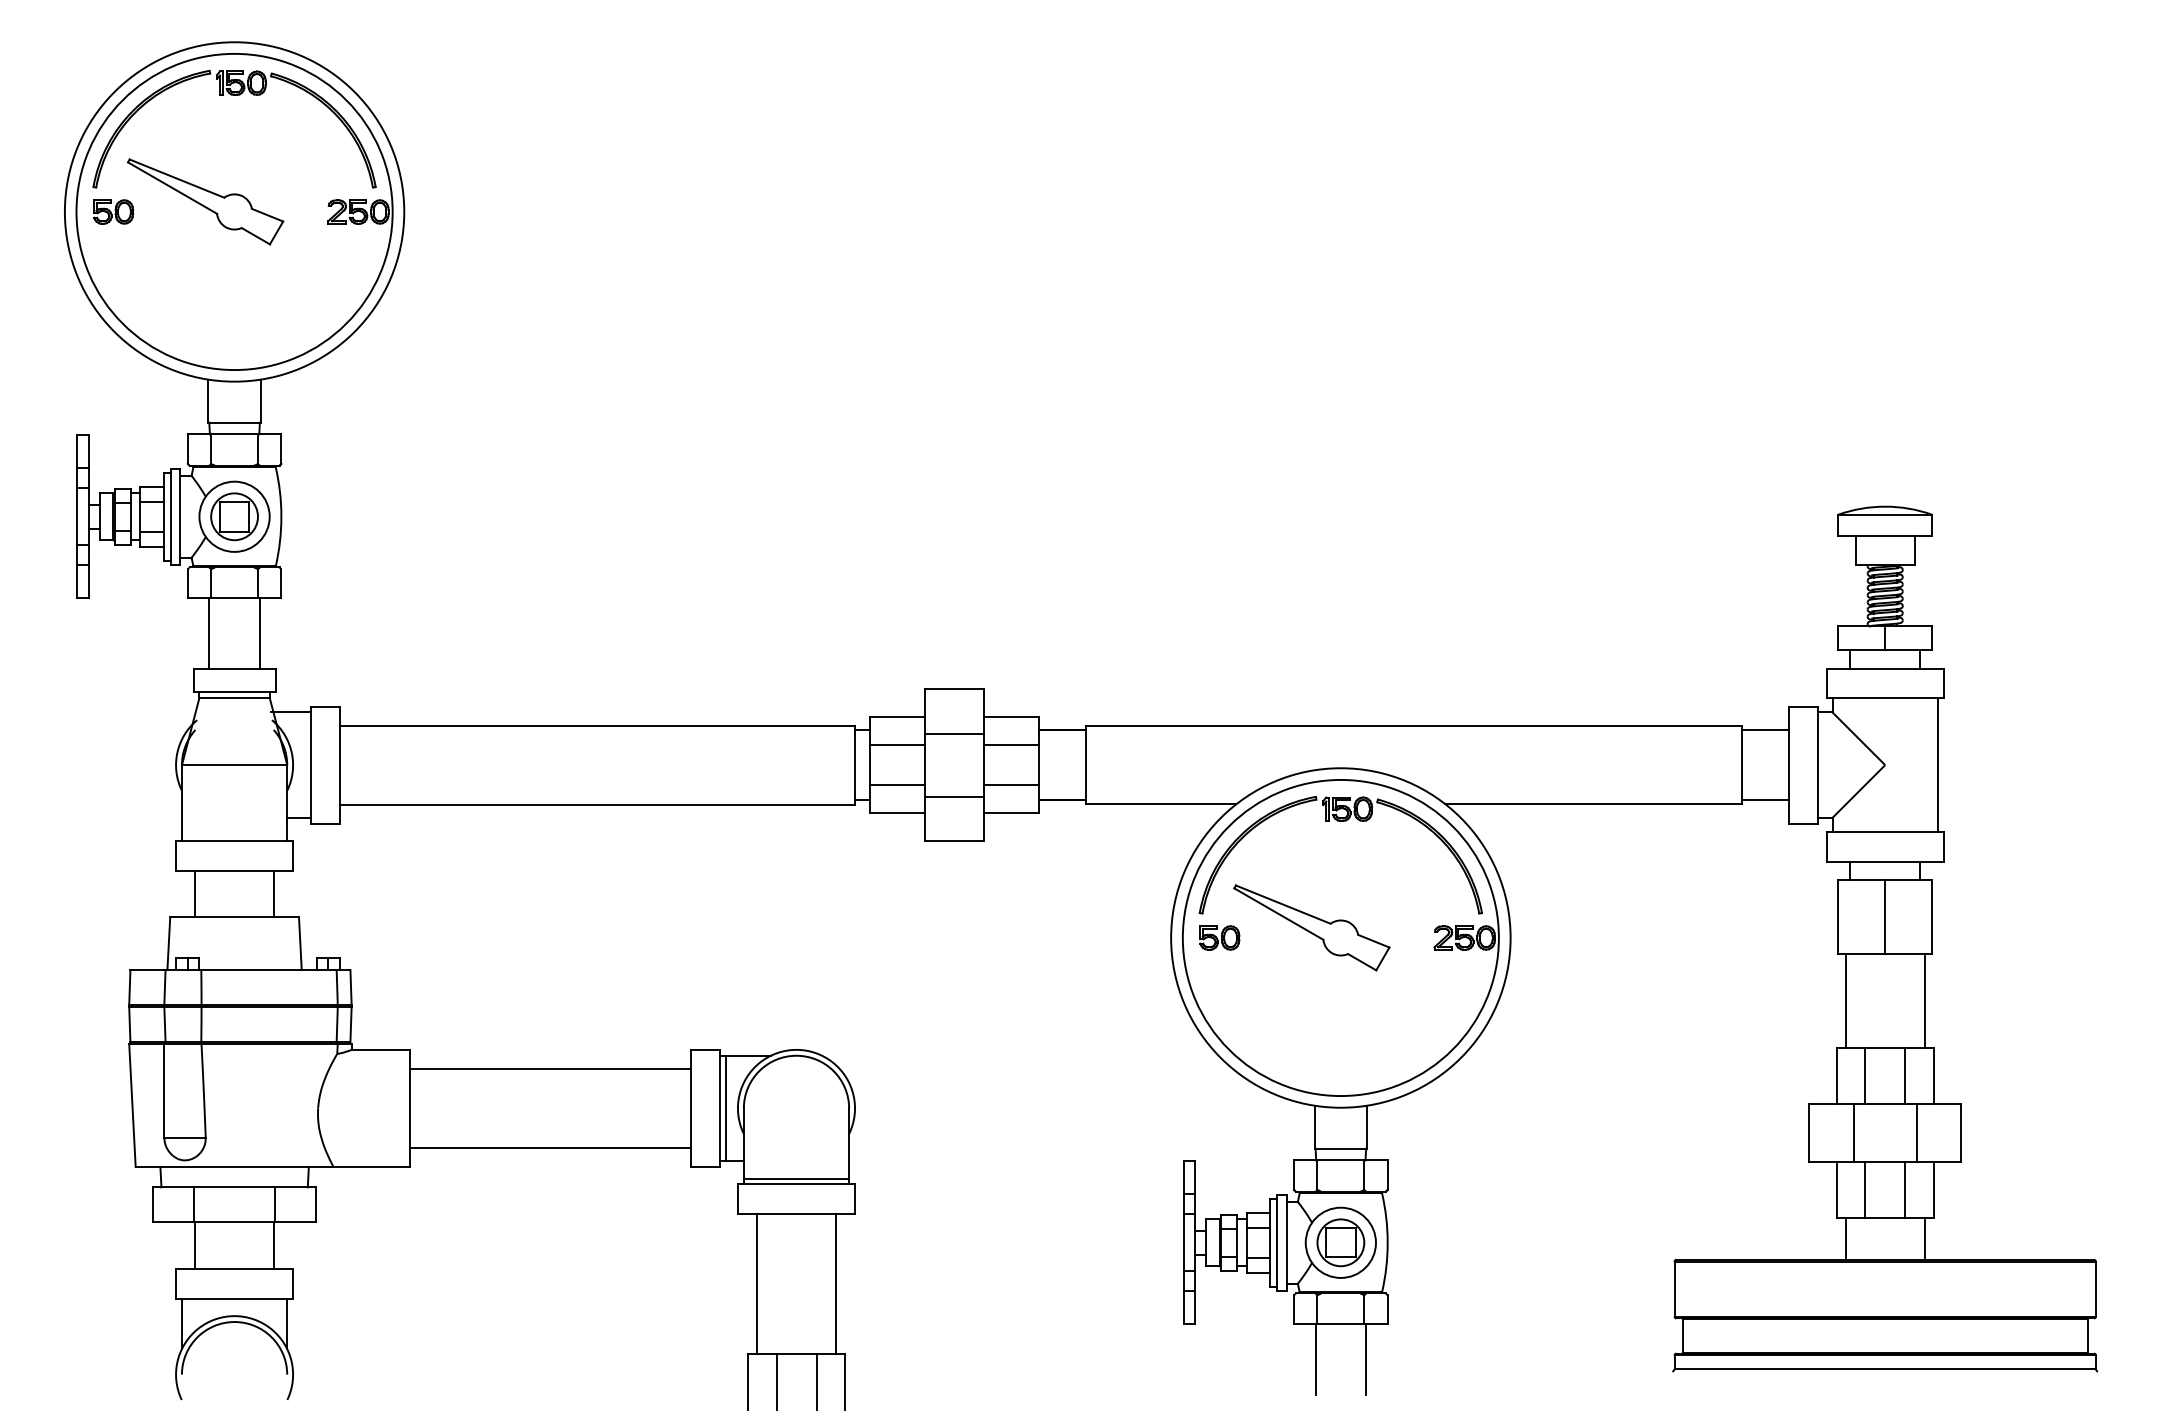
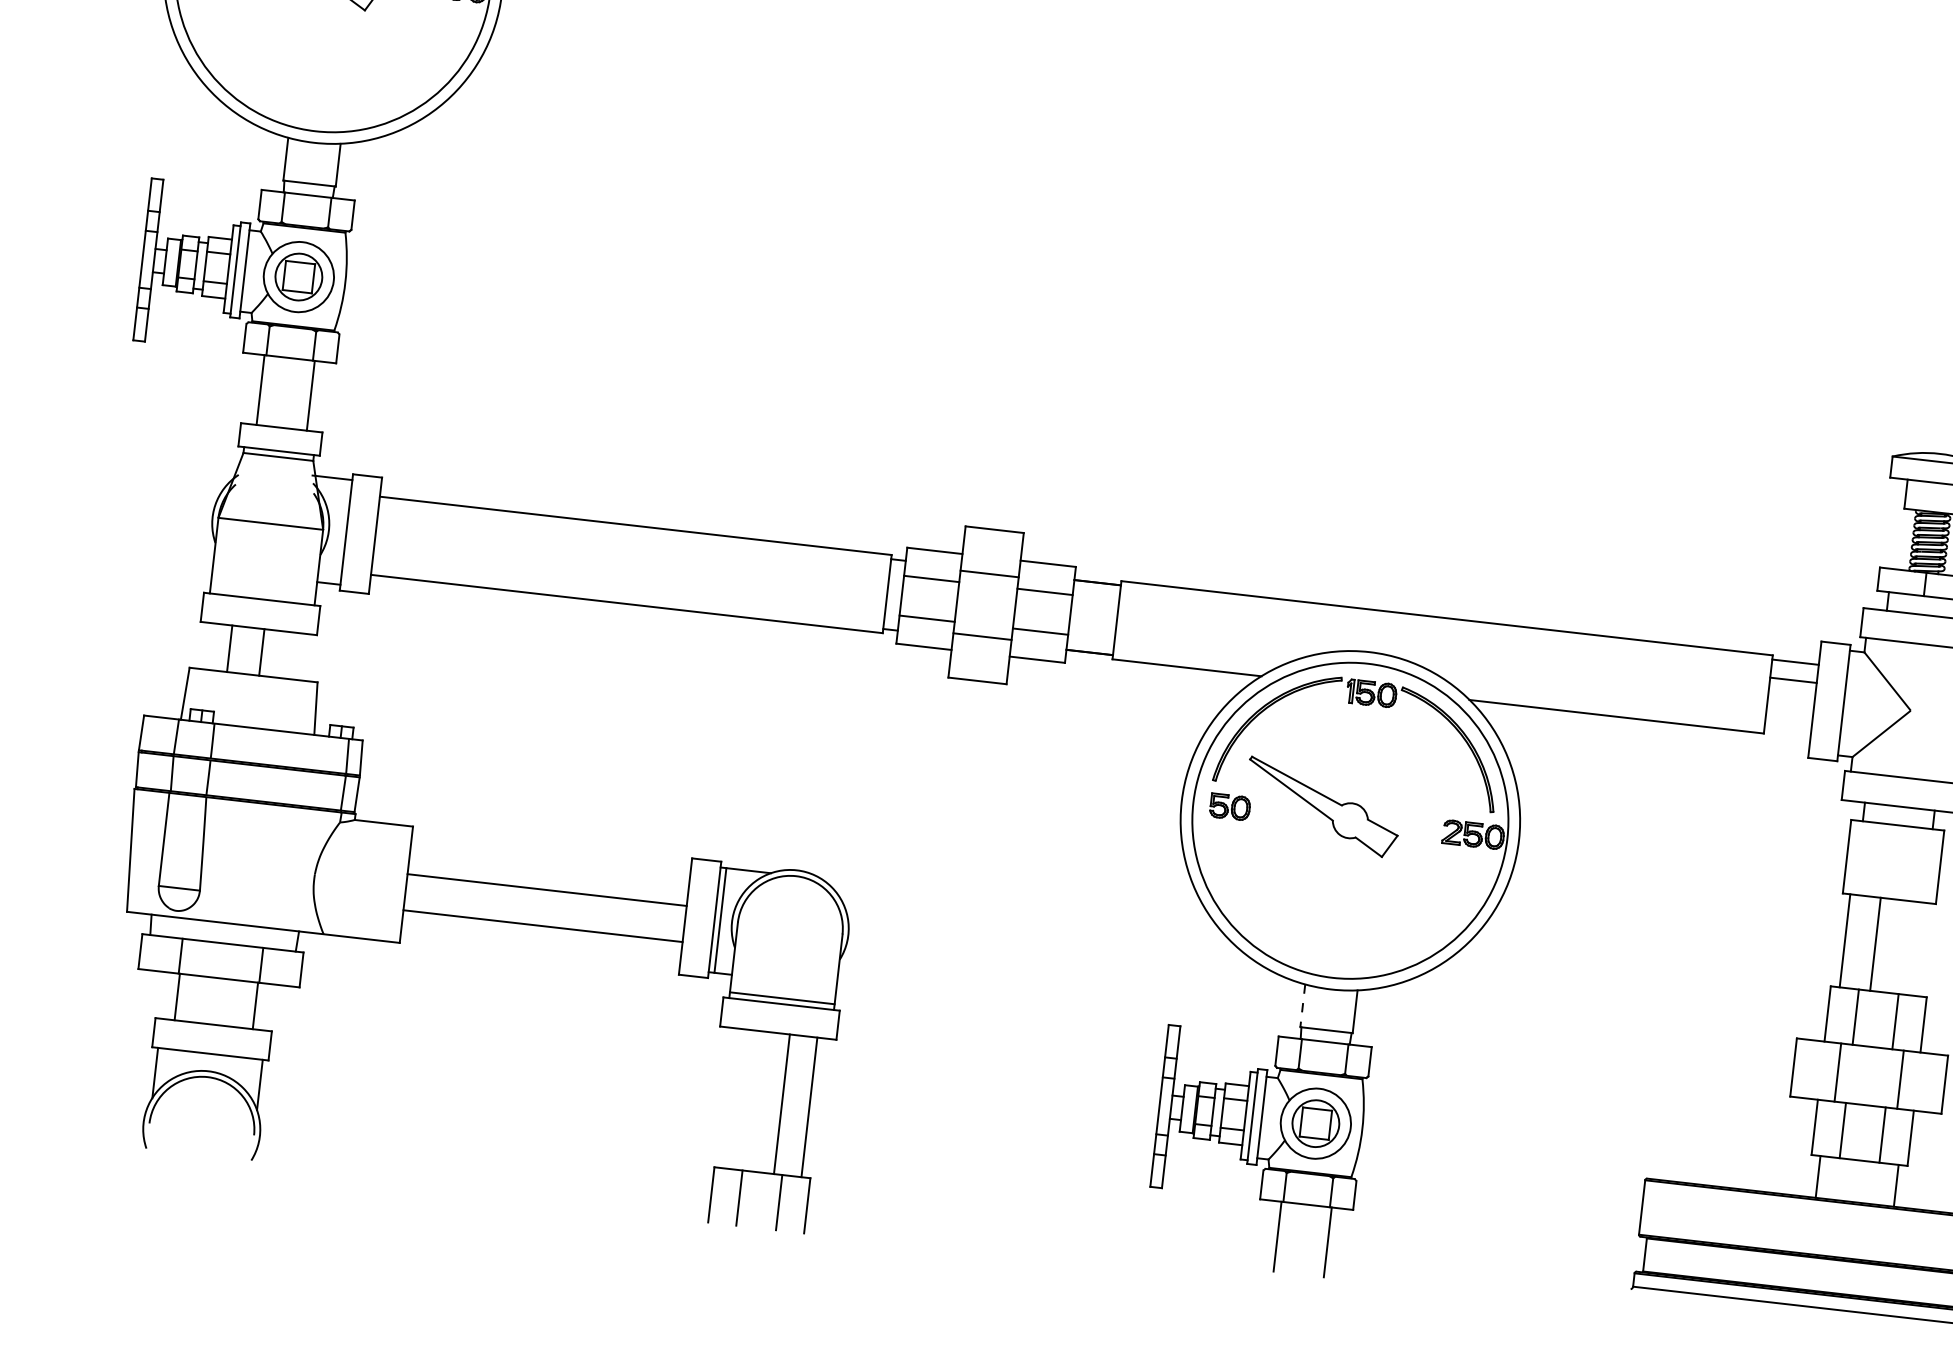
line: (1764, 800) -> (1792, 680), moved
line: (195, 893) -> (262, 652), moved
line: (273, 893) -> (229, 648), moved
line: (1885, 917) -> (1893, 862), removed
line: (1924, 1001) -> (1875, 944), moved
line: (550, 1069) -> (542, 926), moved
line: (1314, 1127) -> (1302, 1006), solid -> dashed
line: (550, 1147) -> (547, 889), moved
line: (757, 1283) -> (782, 1103), moved

